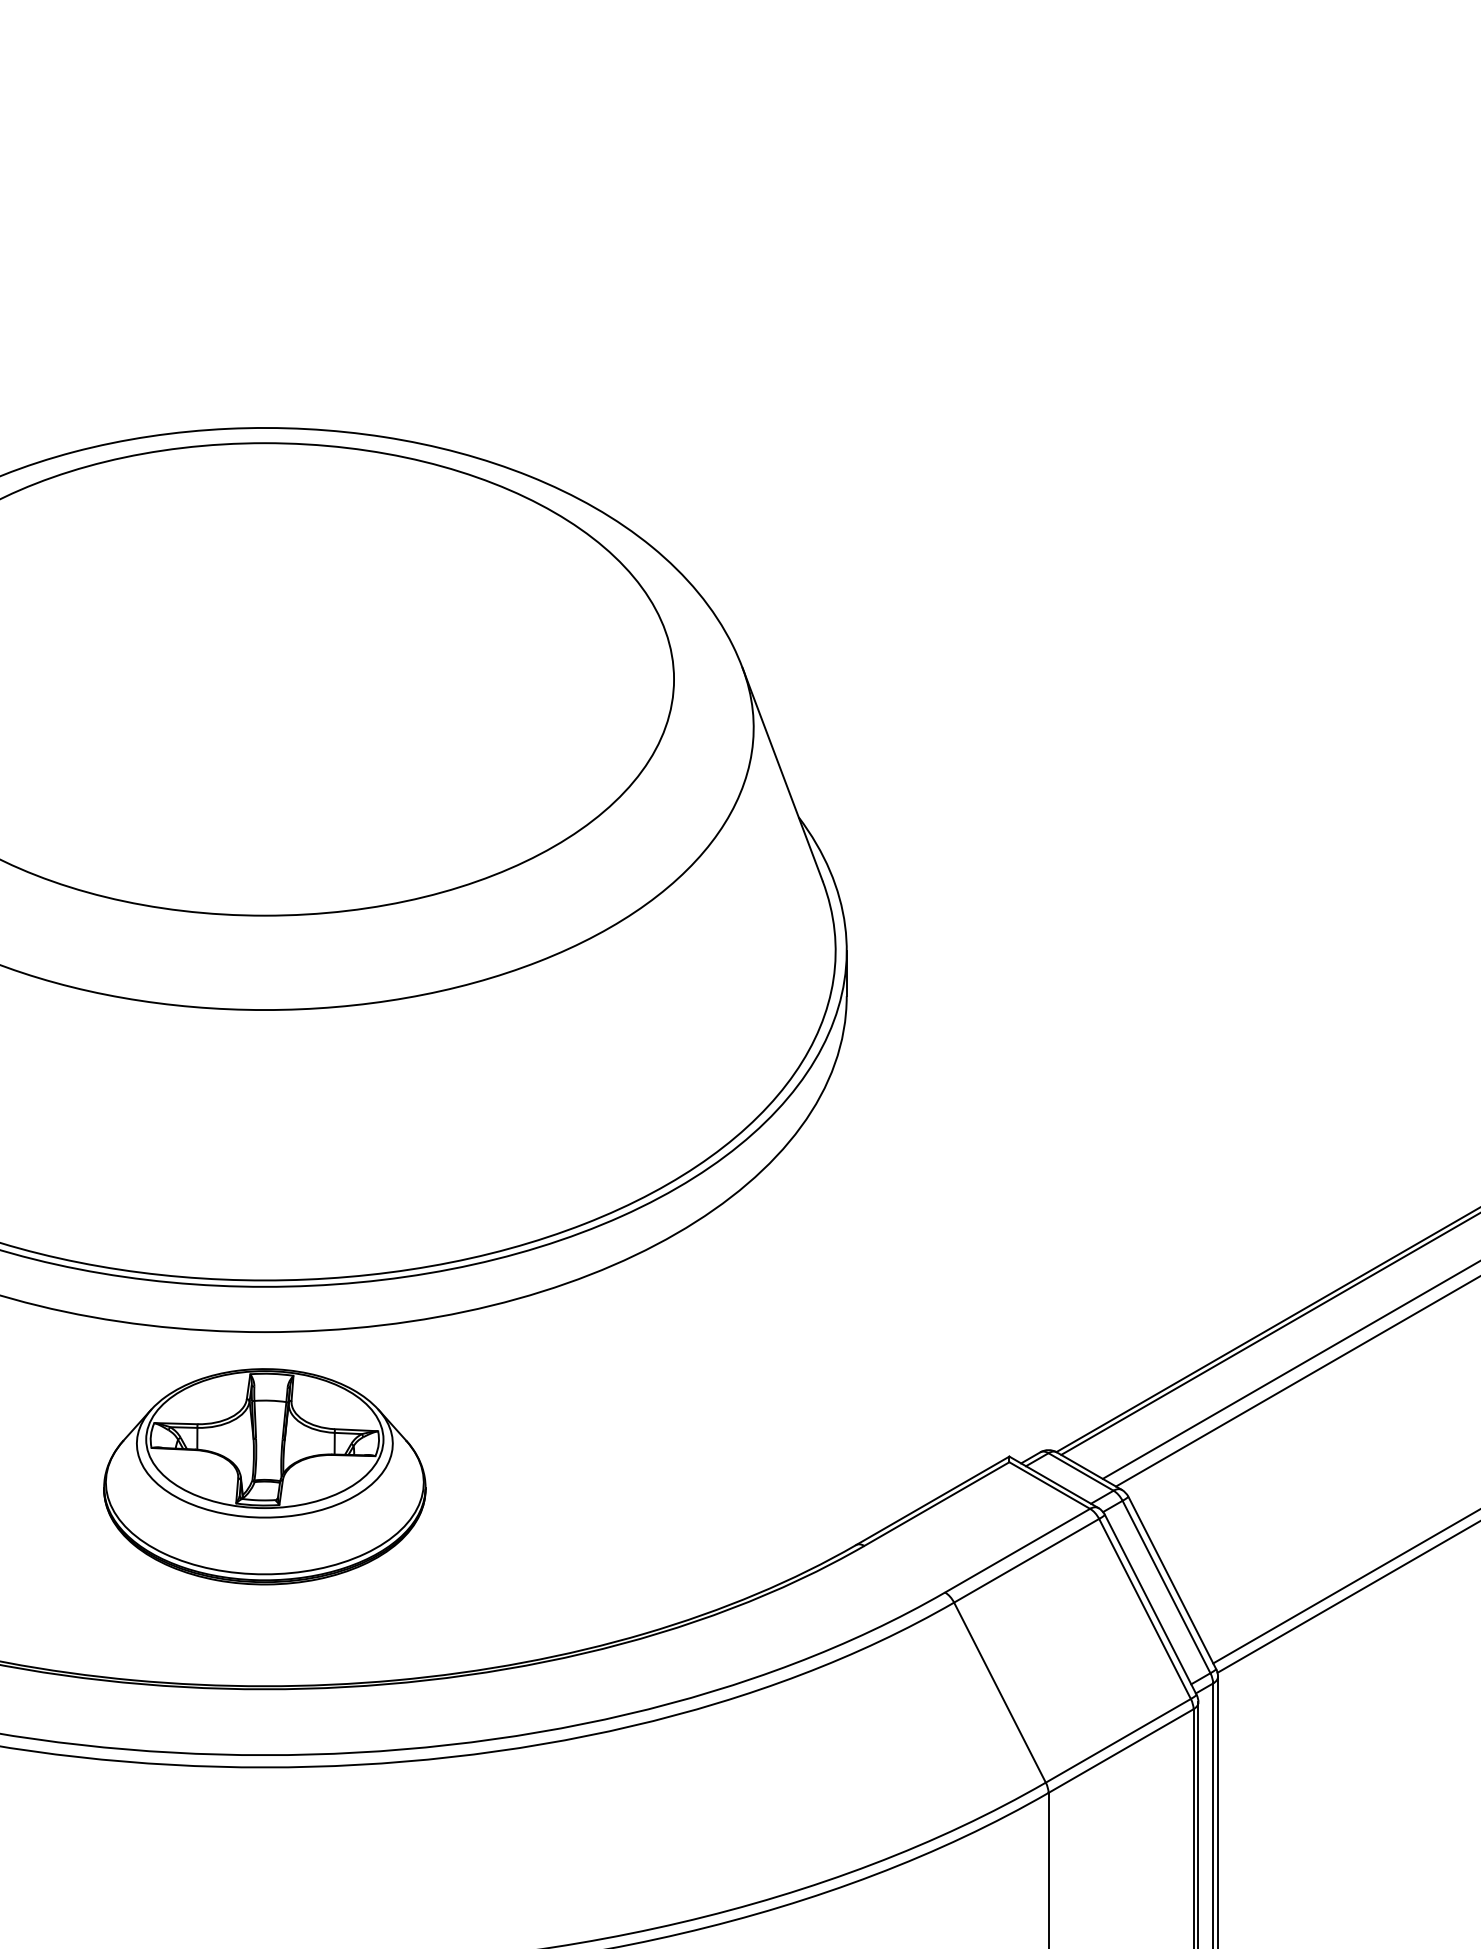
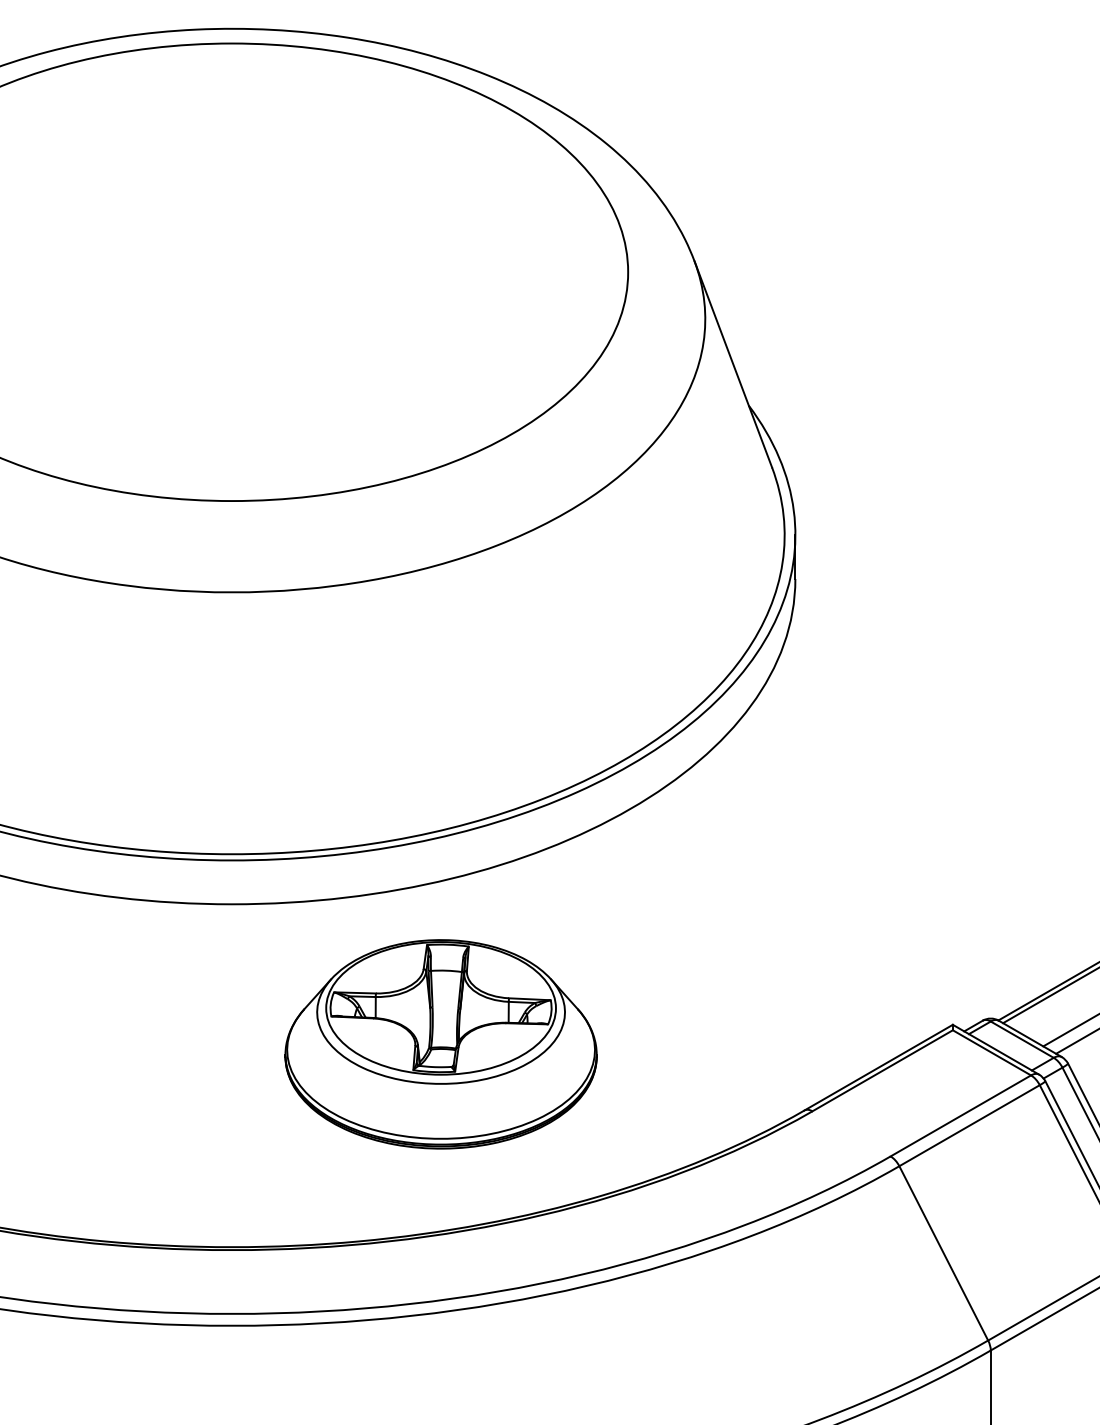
part: (264, 1476) -> (440, 1044), moved

